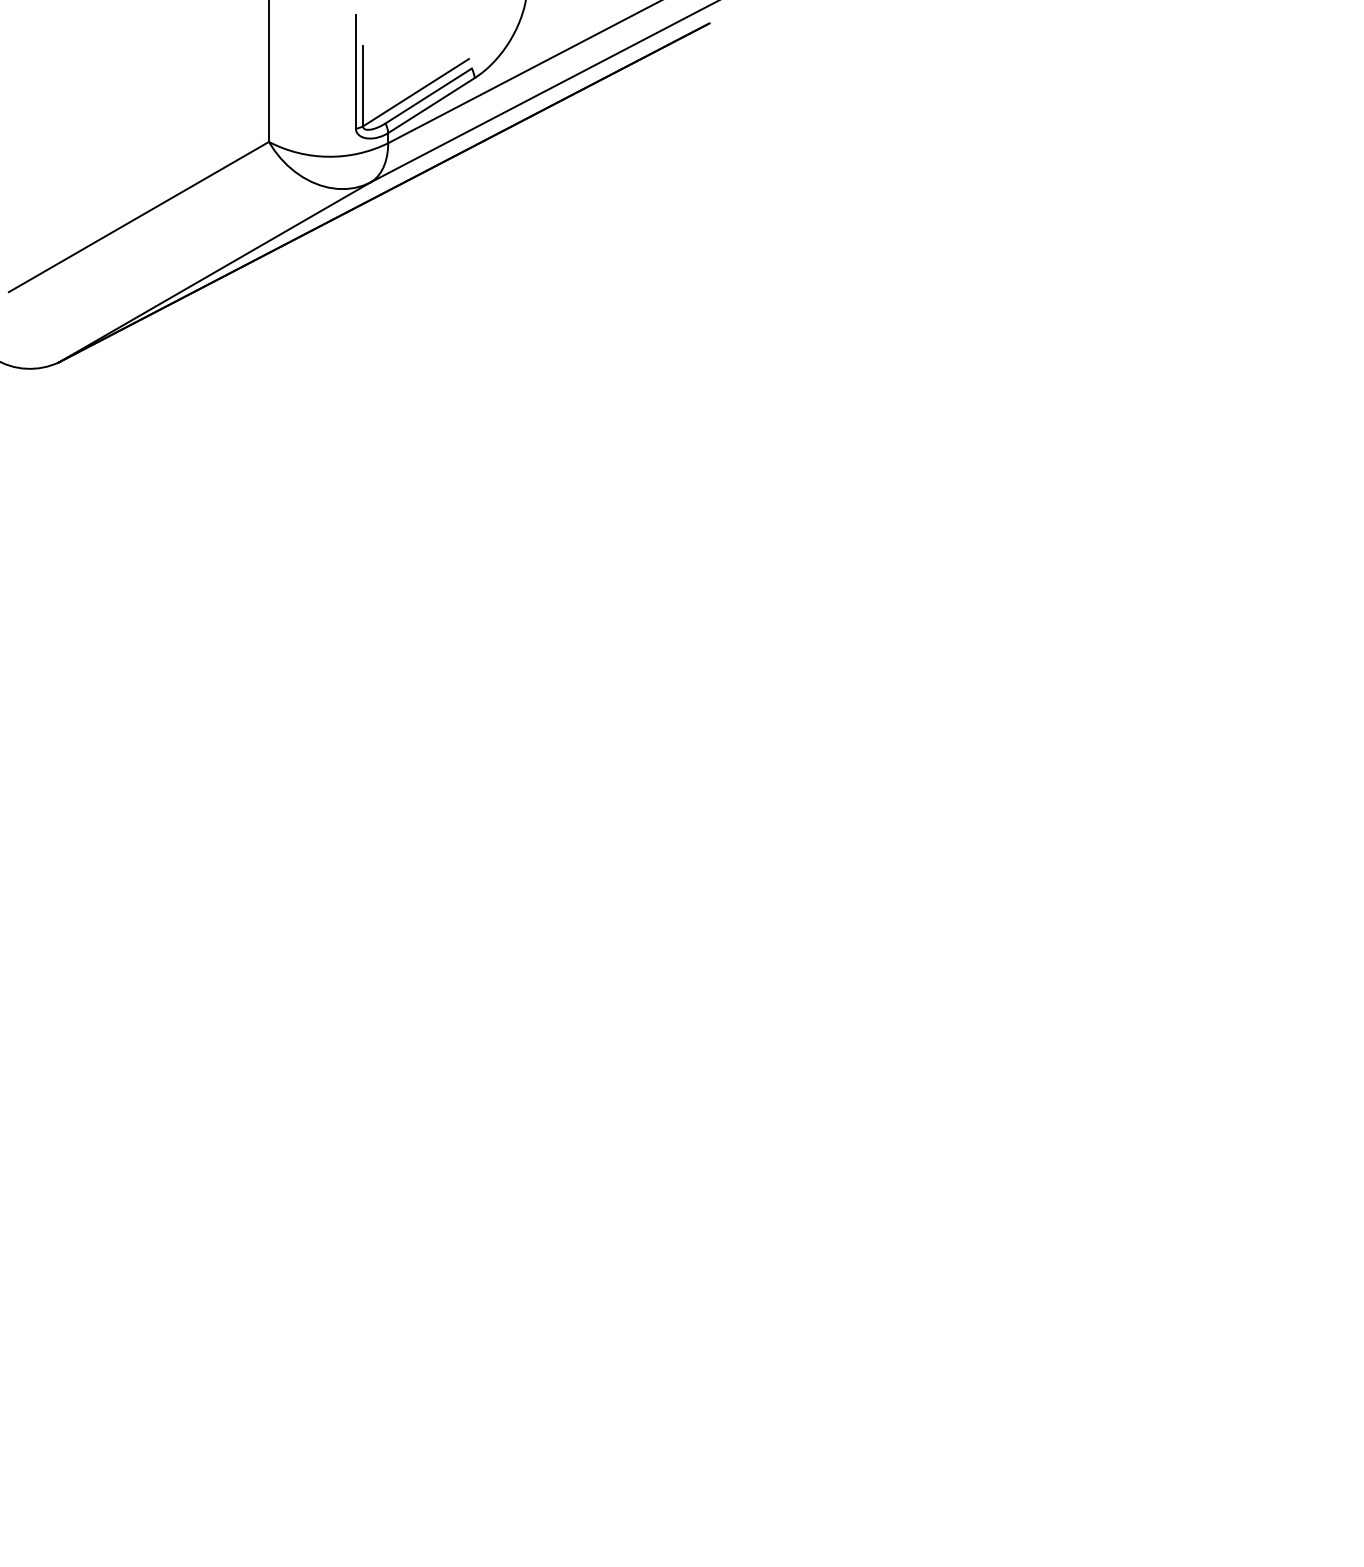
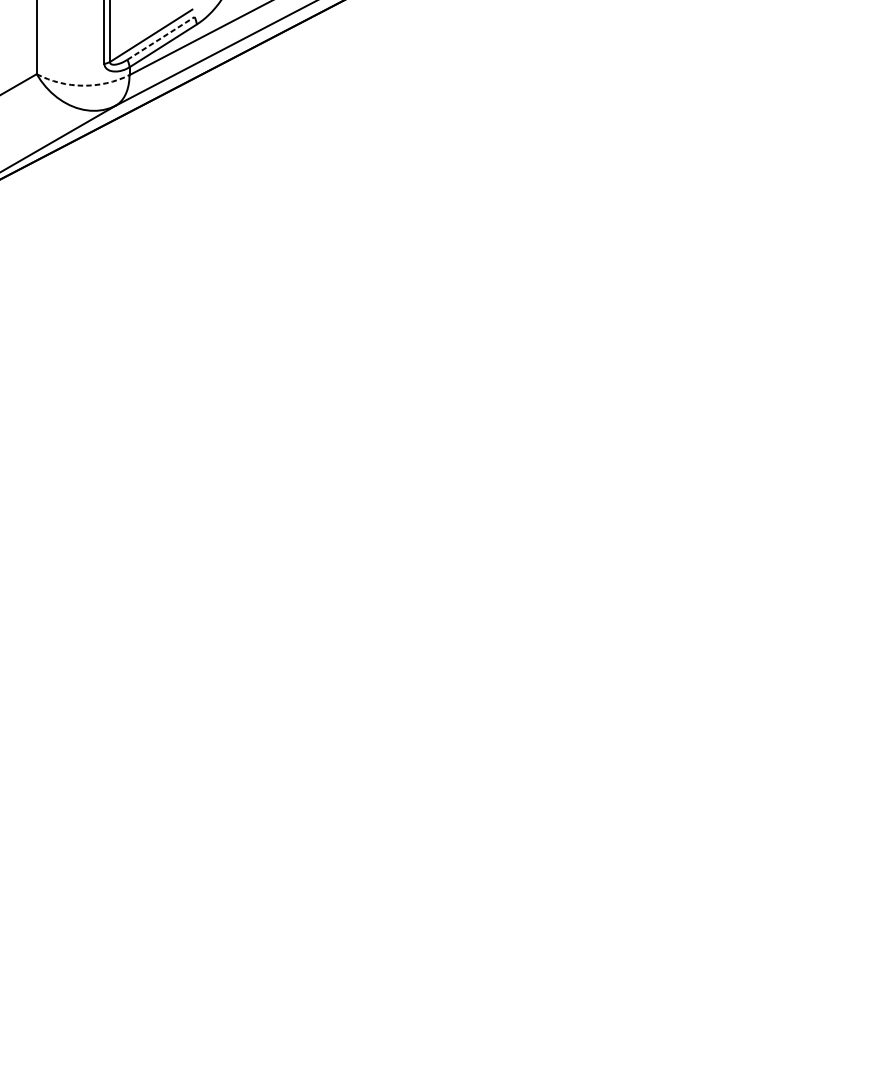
line: (429, 95) -> (161, 38), solid -> dashed
arc: (328, 156) -> (83, 85), solid -> dashed

